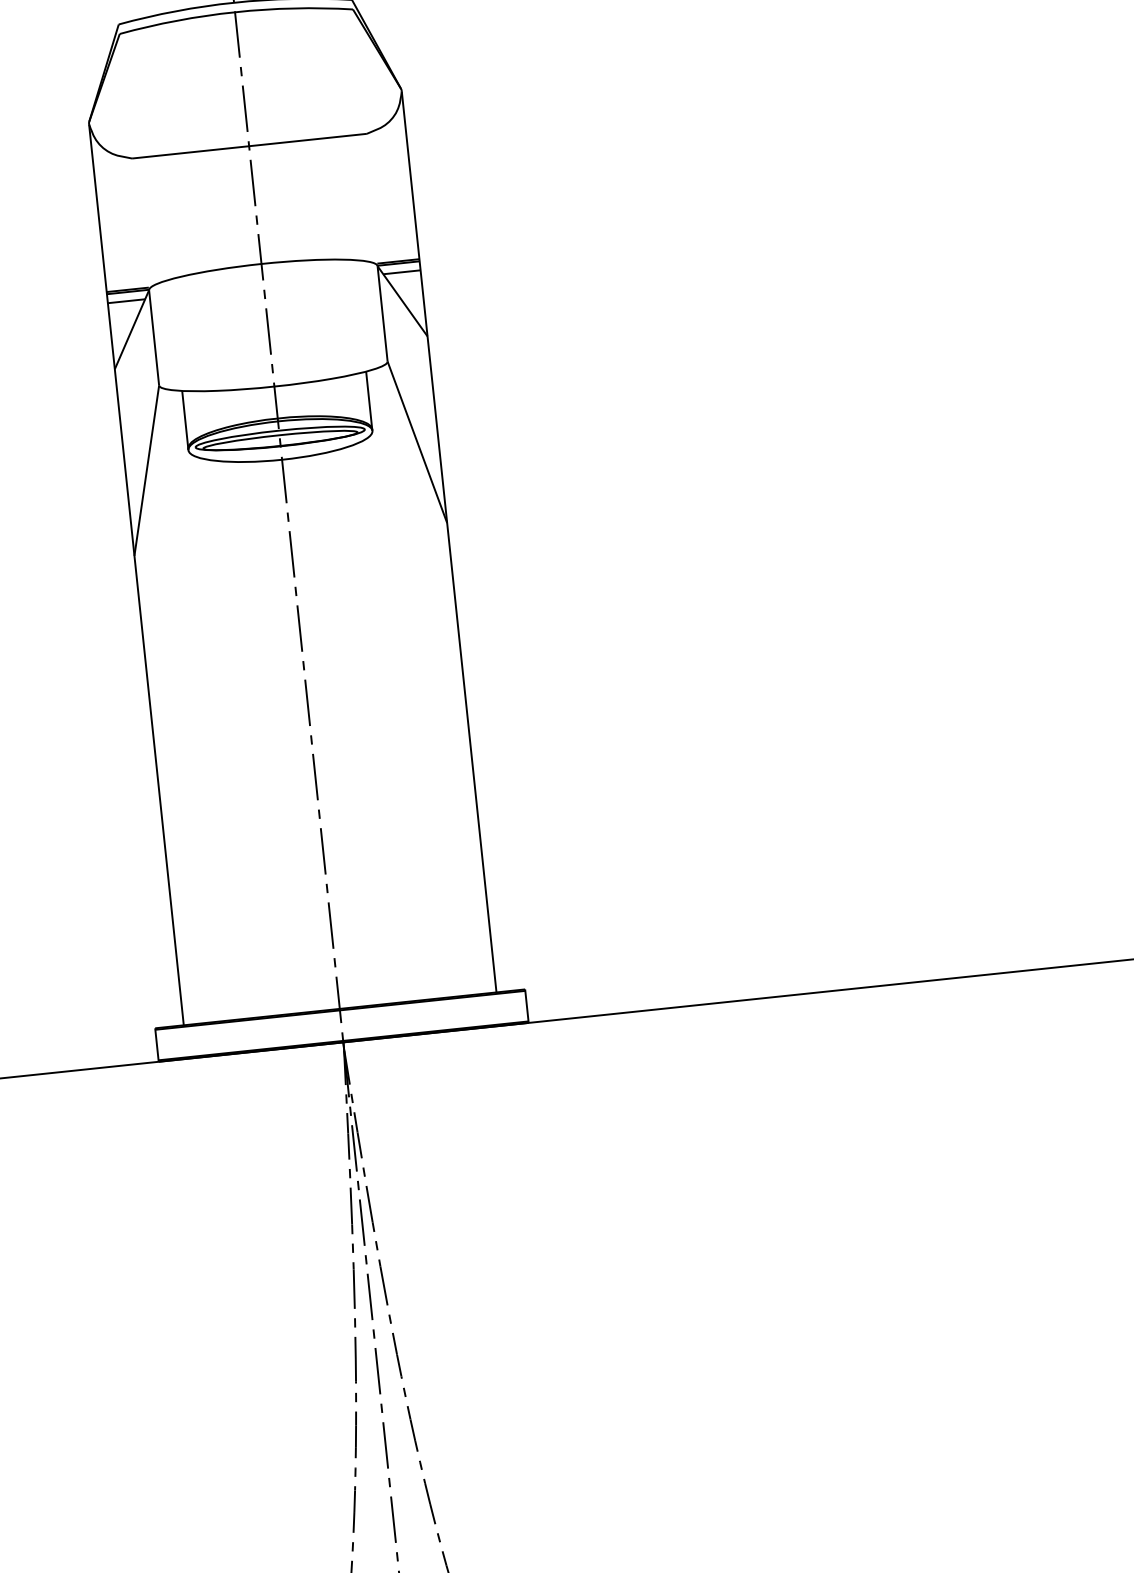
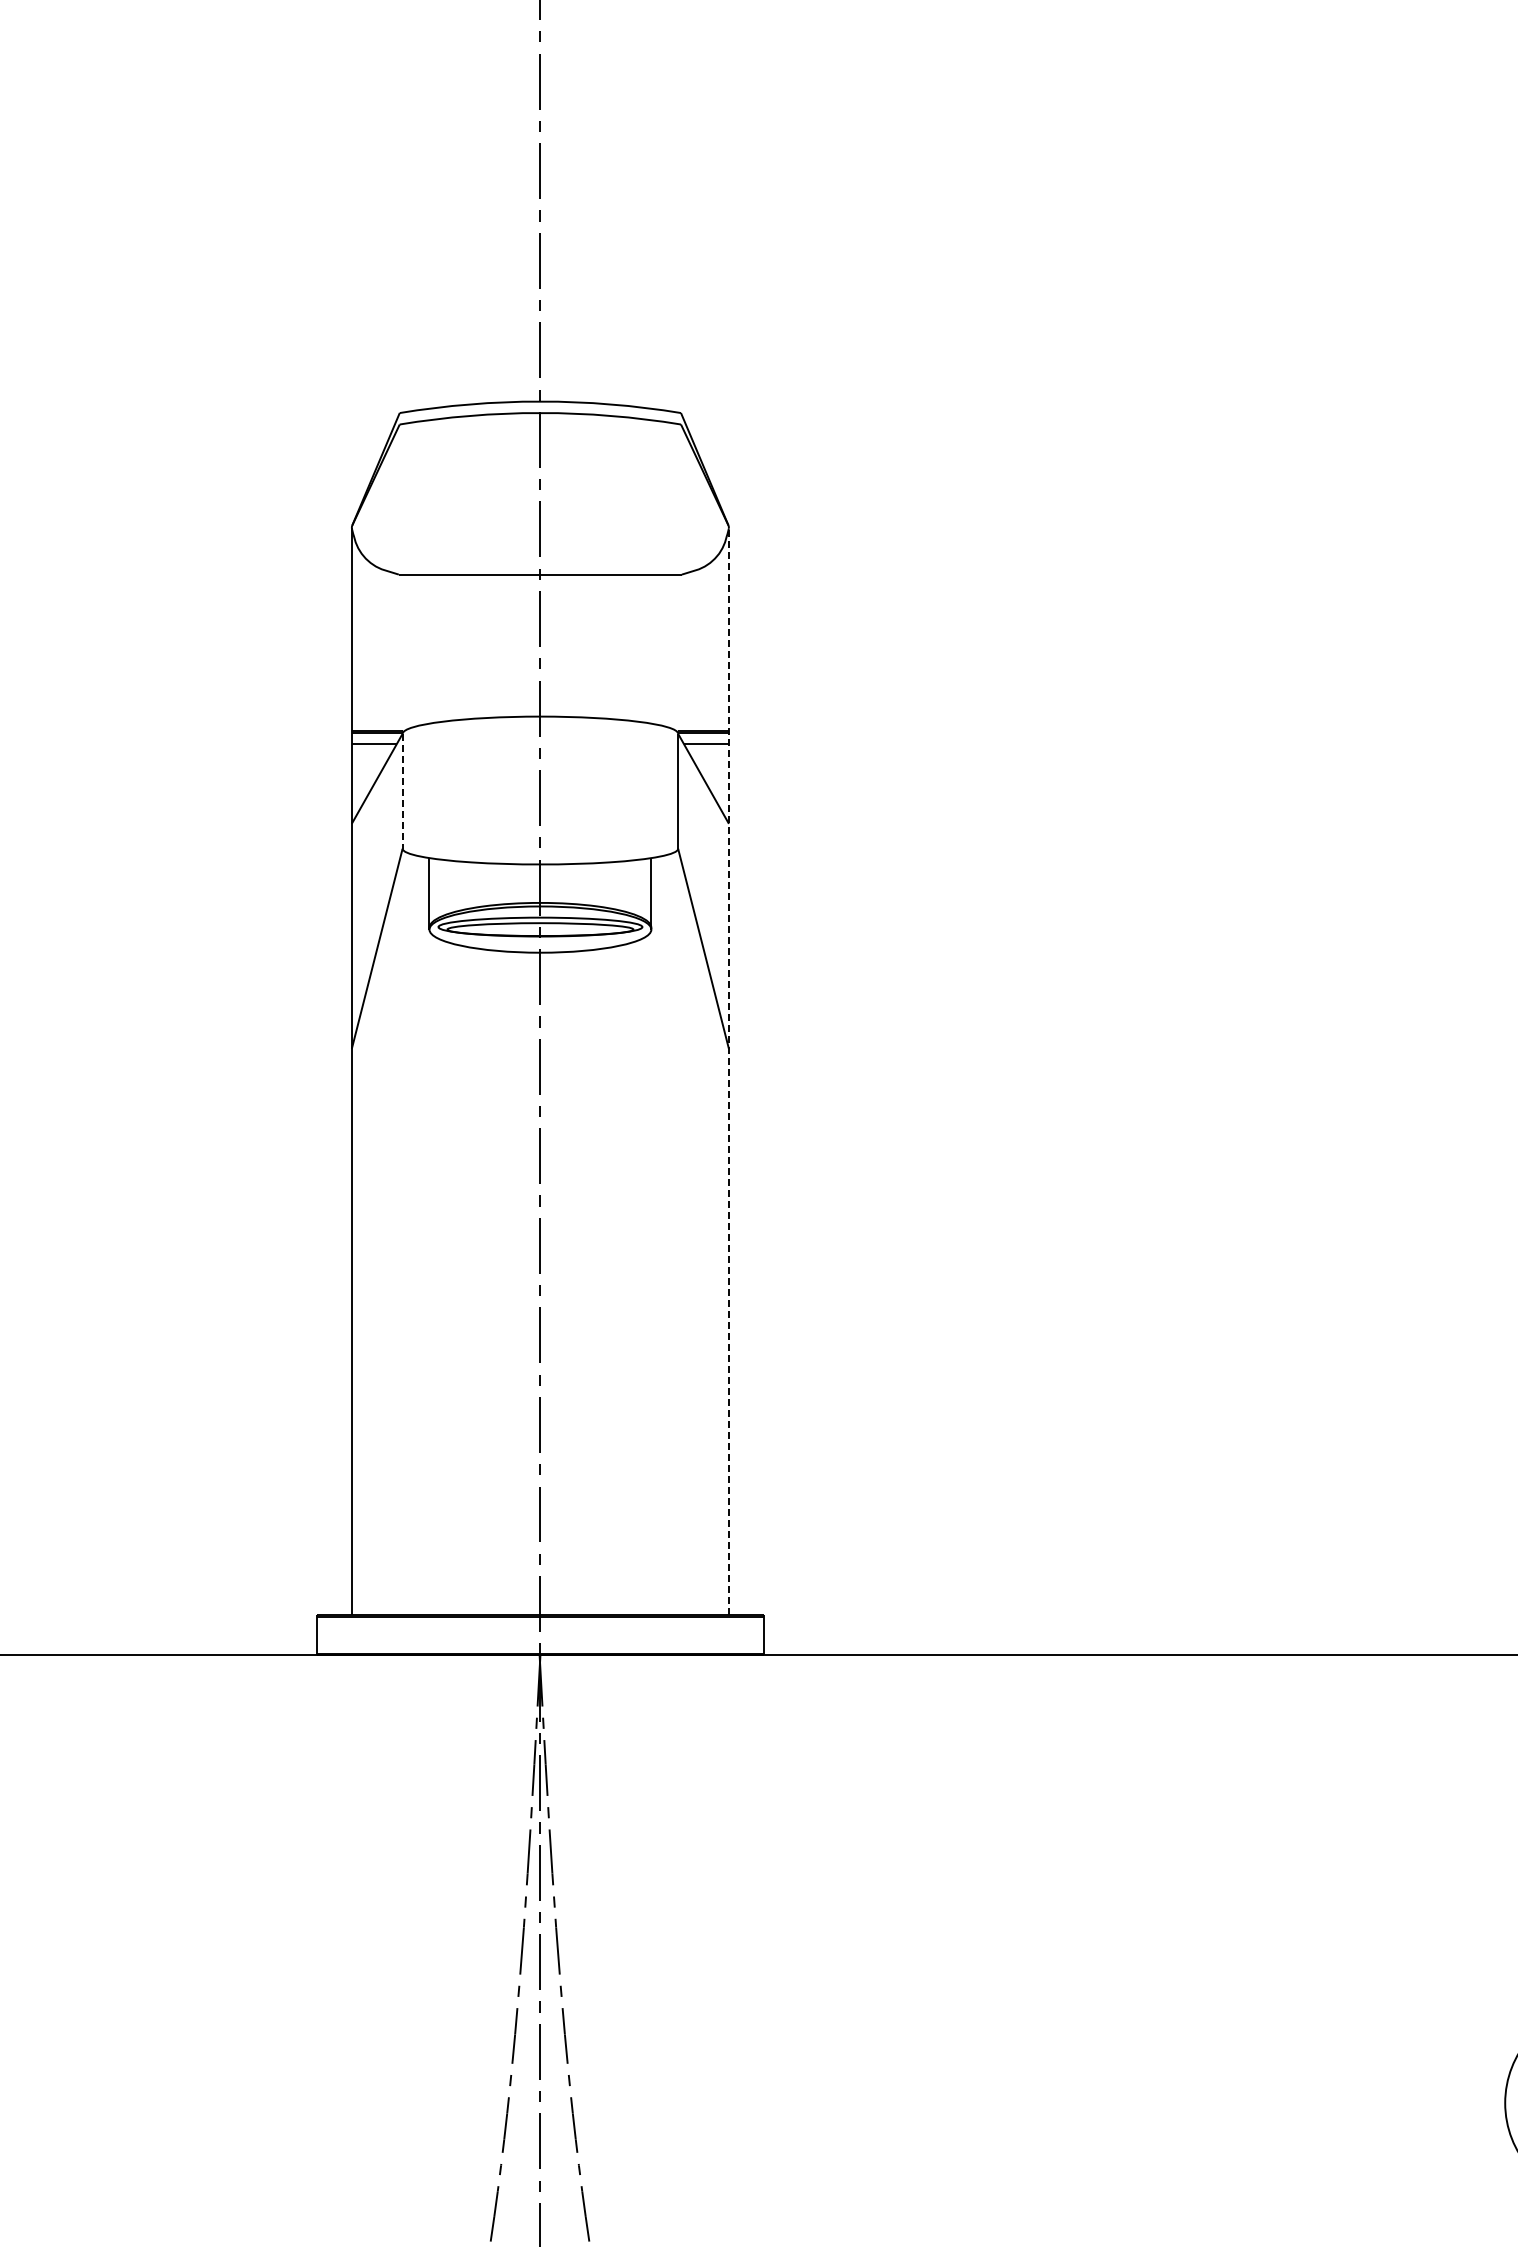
line: (154, 338) -> (402, 791), solid -> dashed
line: (448, 541) -> (728, 1071), solid -> dashed

